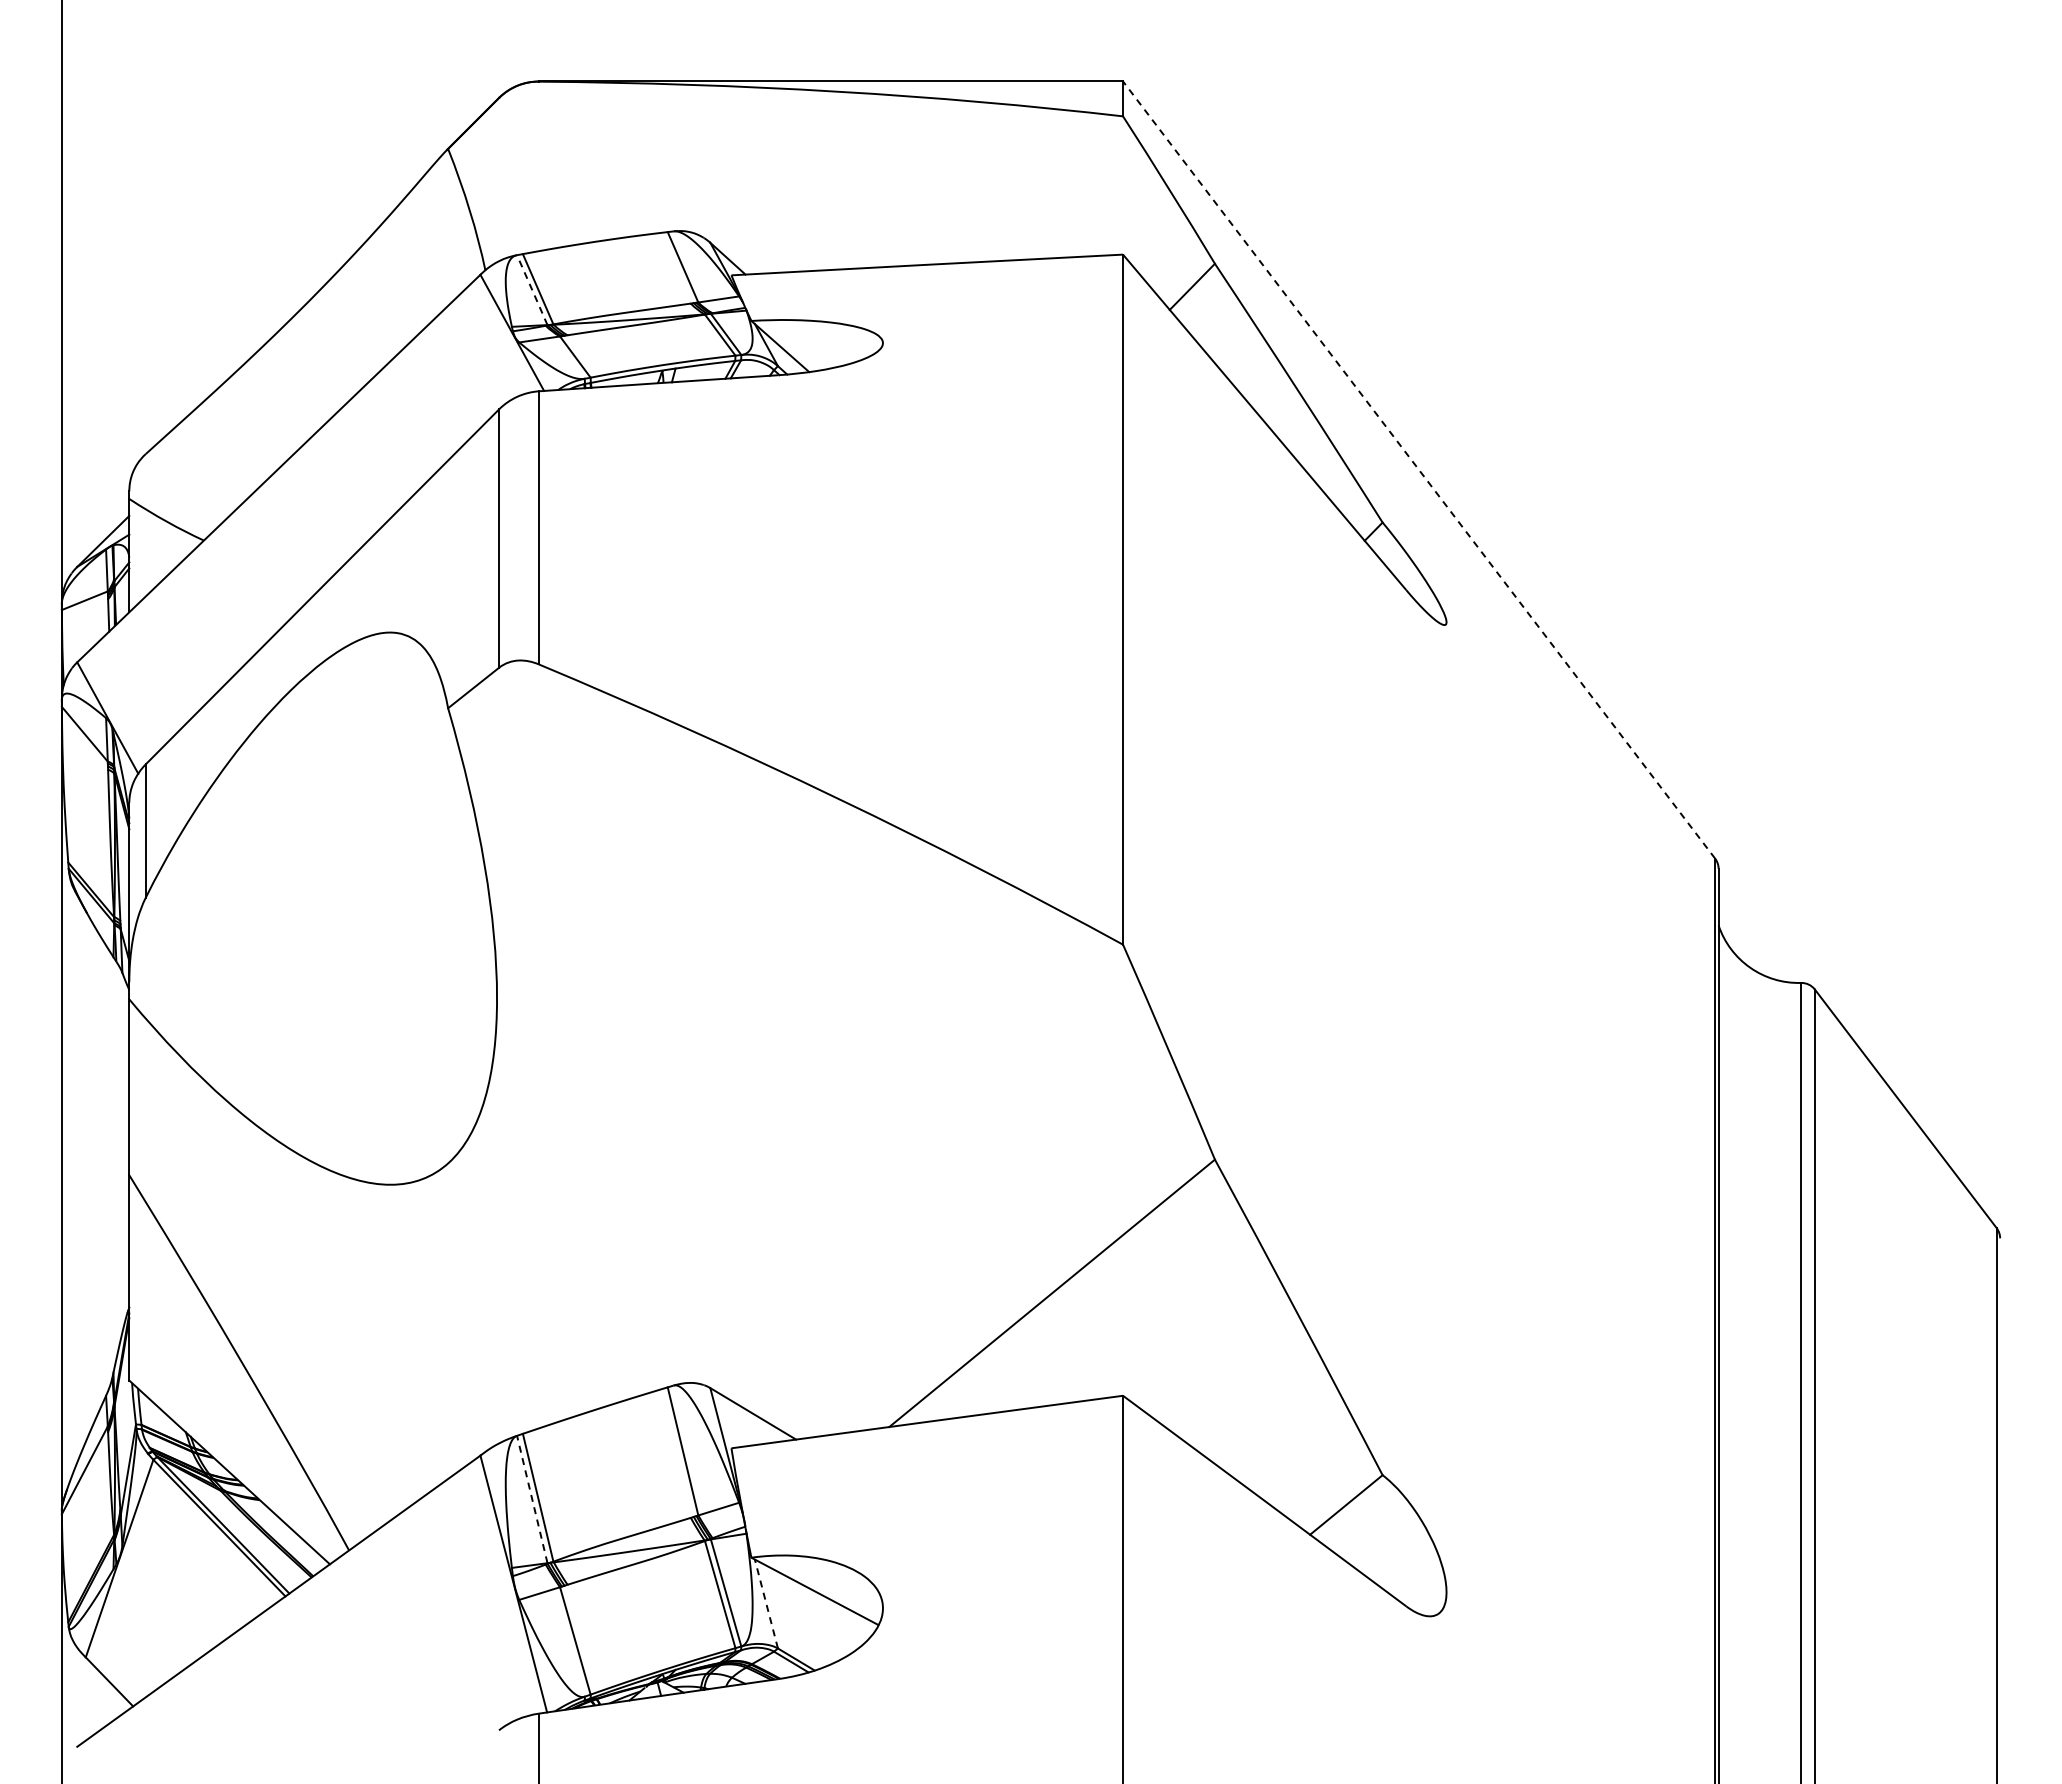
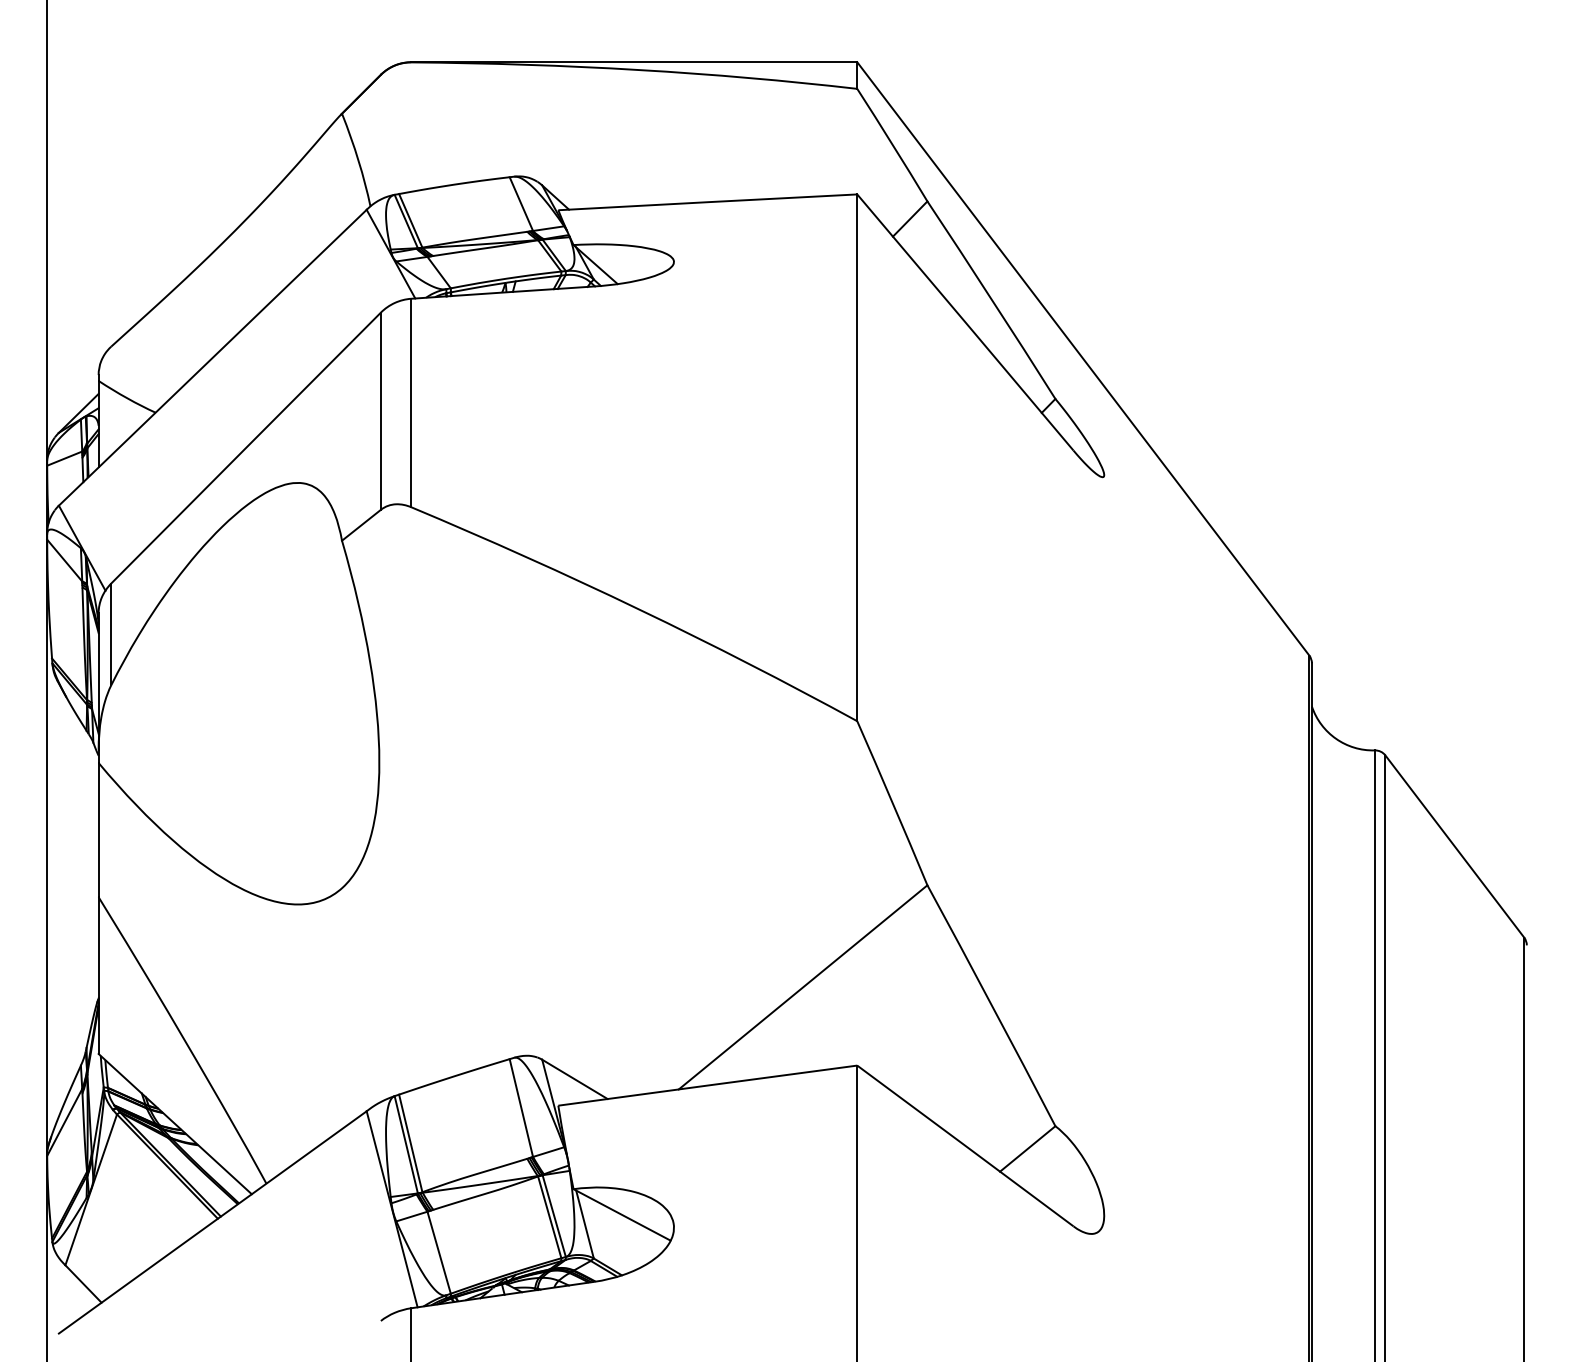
line: (532, 289) -> (406, 221), dashed -> solid
line: (1419, 470) -> (1083, 359), dashed -> solid
line: (532, 1499) -> (406, 1144), dashed -> solid
line: (766, 1604) -> (585, 1224), dashed -> solid

